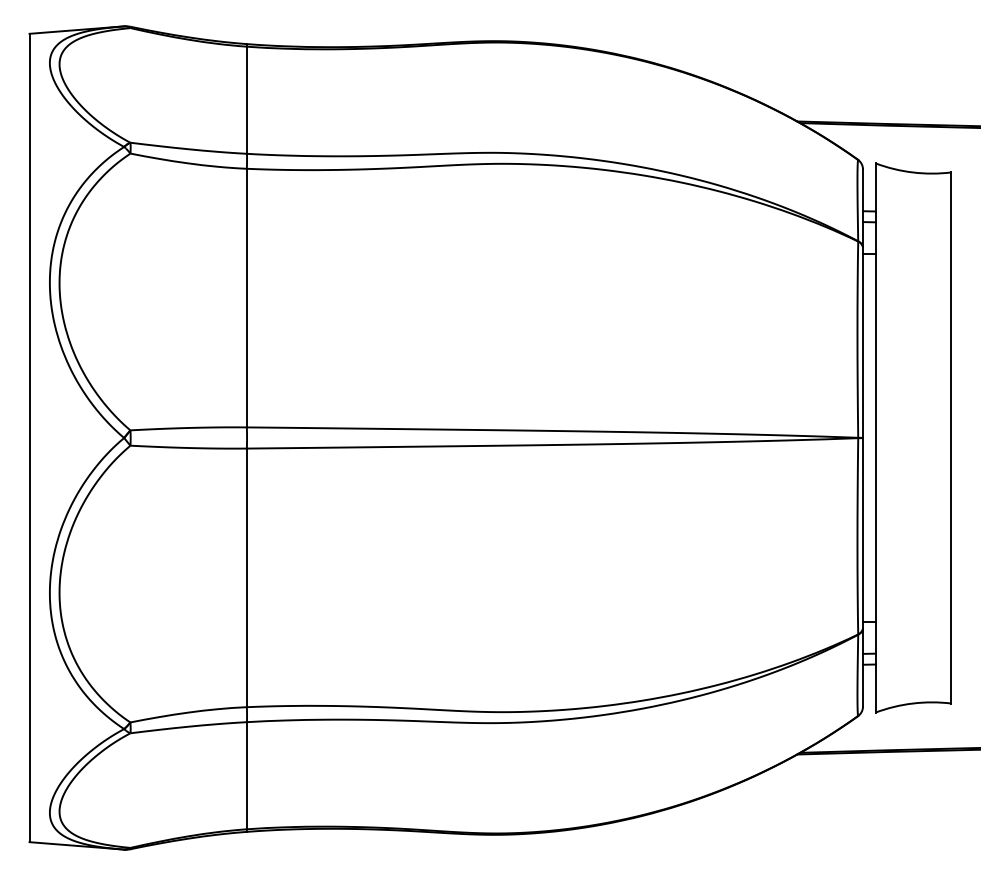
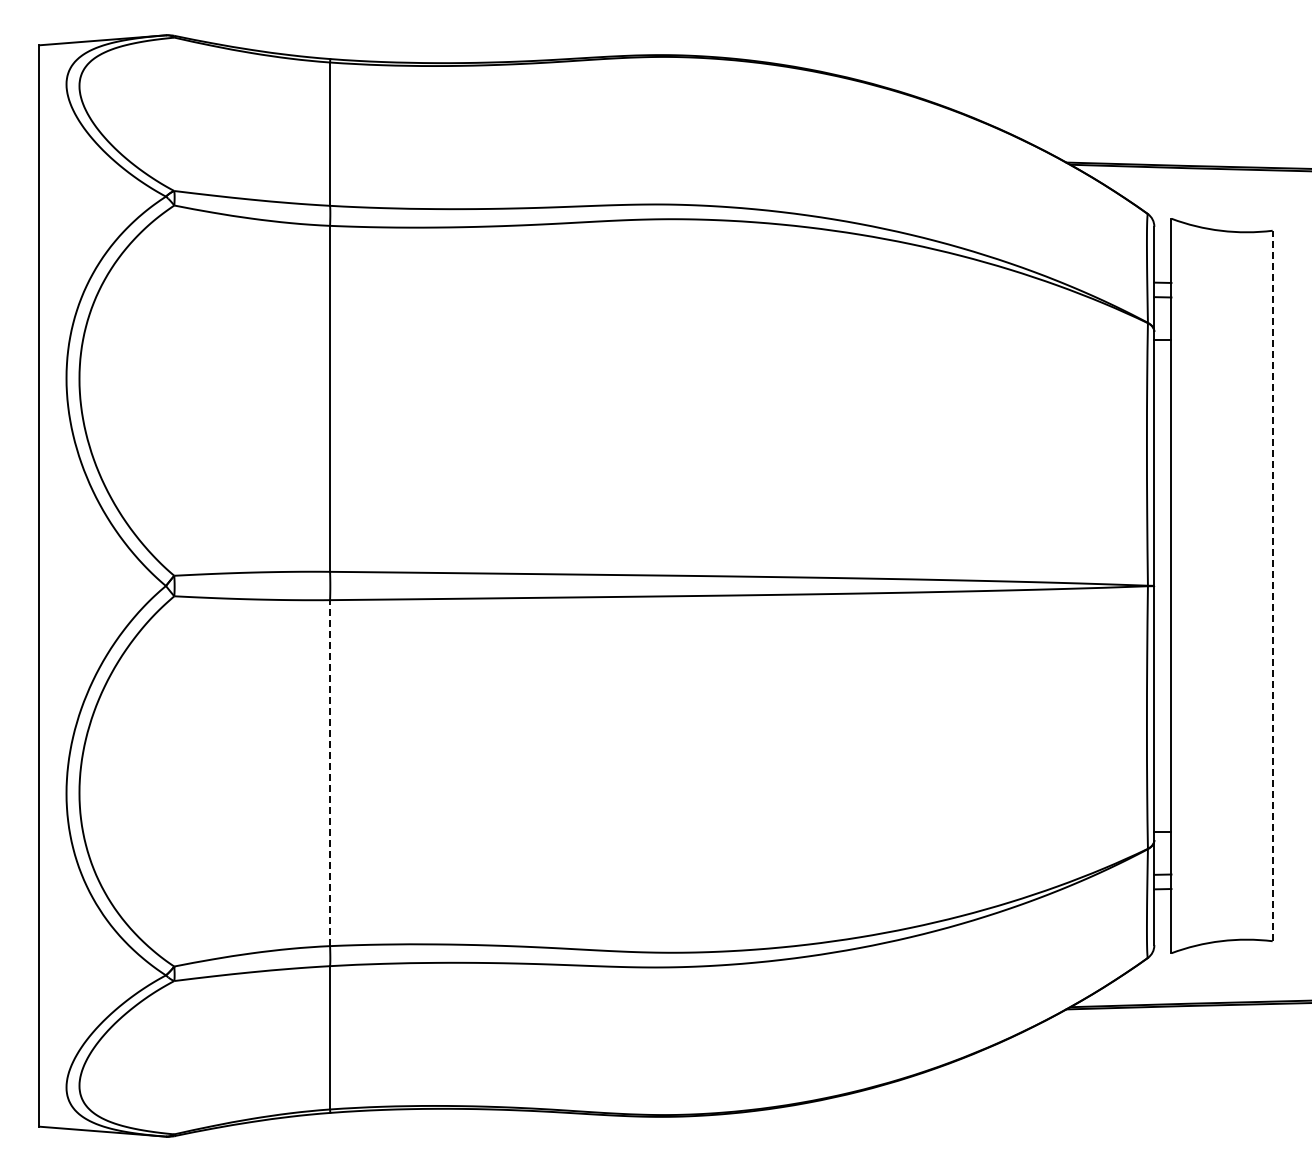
line: (951, 437) -> (1272, 585), solid -> dashed
line: (247, 578) -> (330, 773), solid -> dashed

